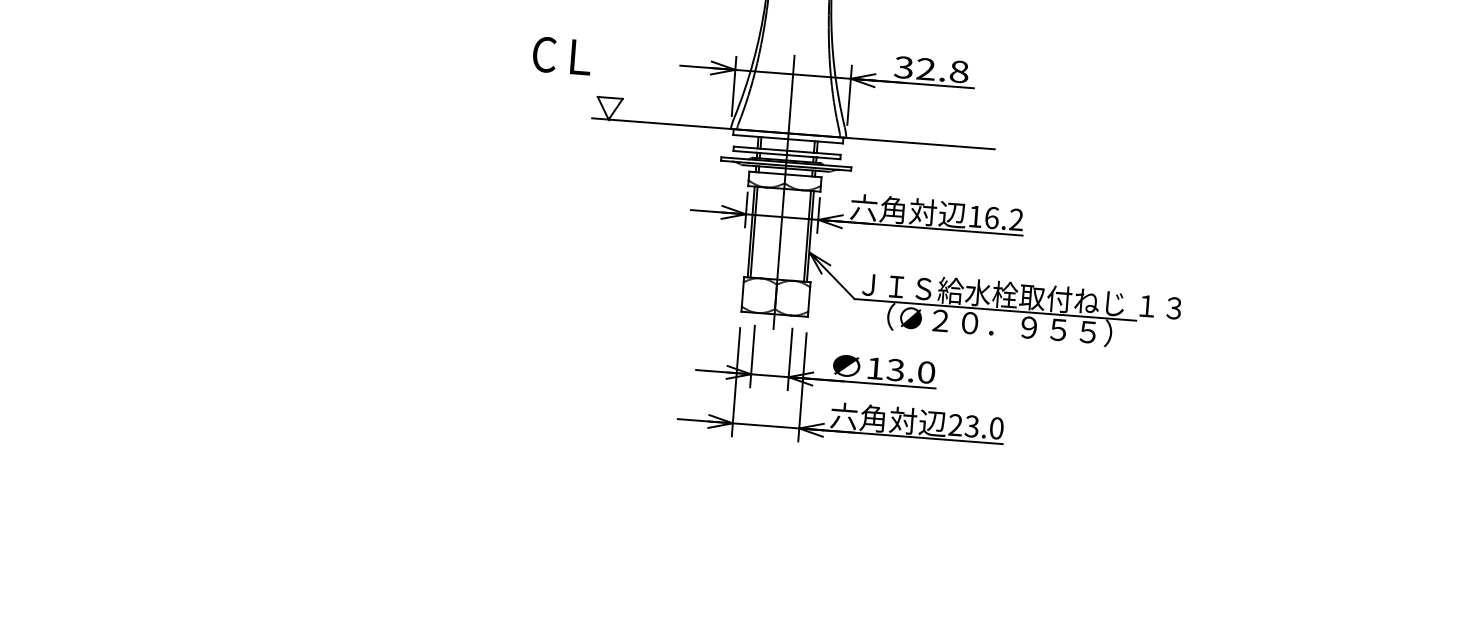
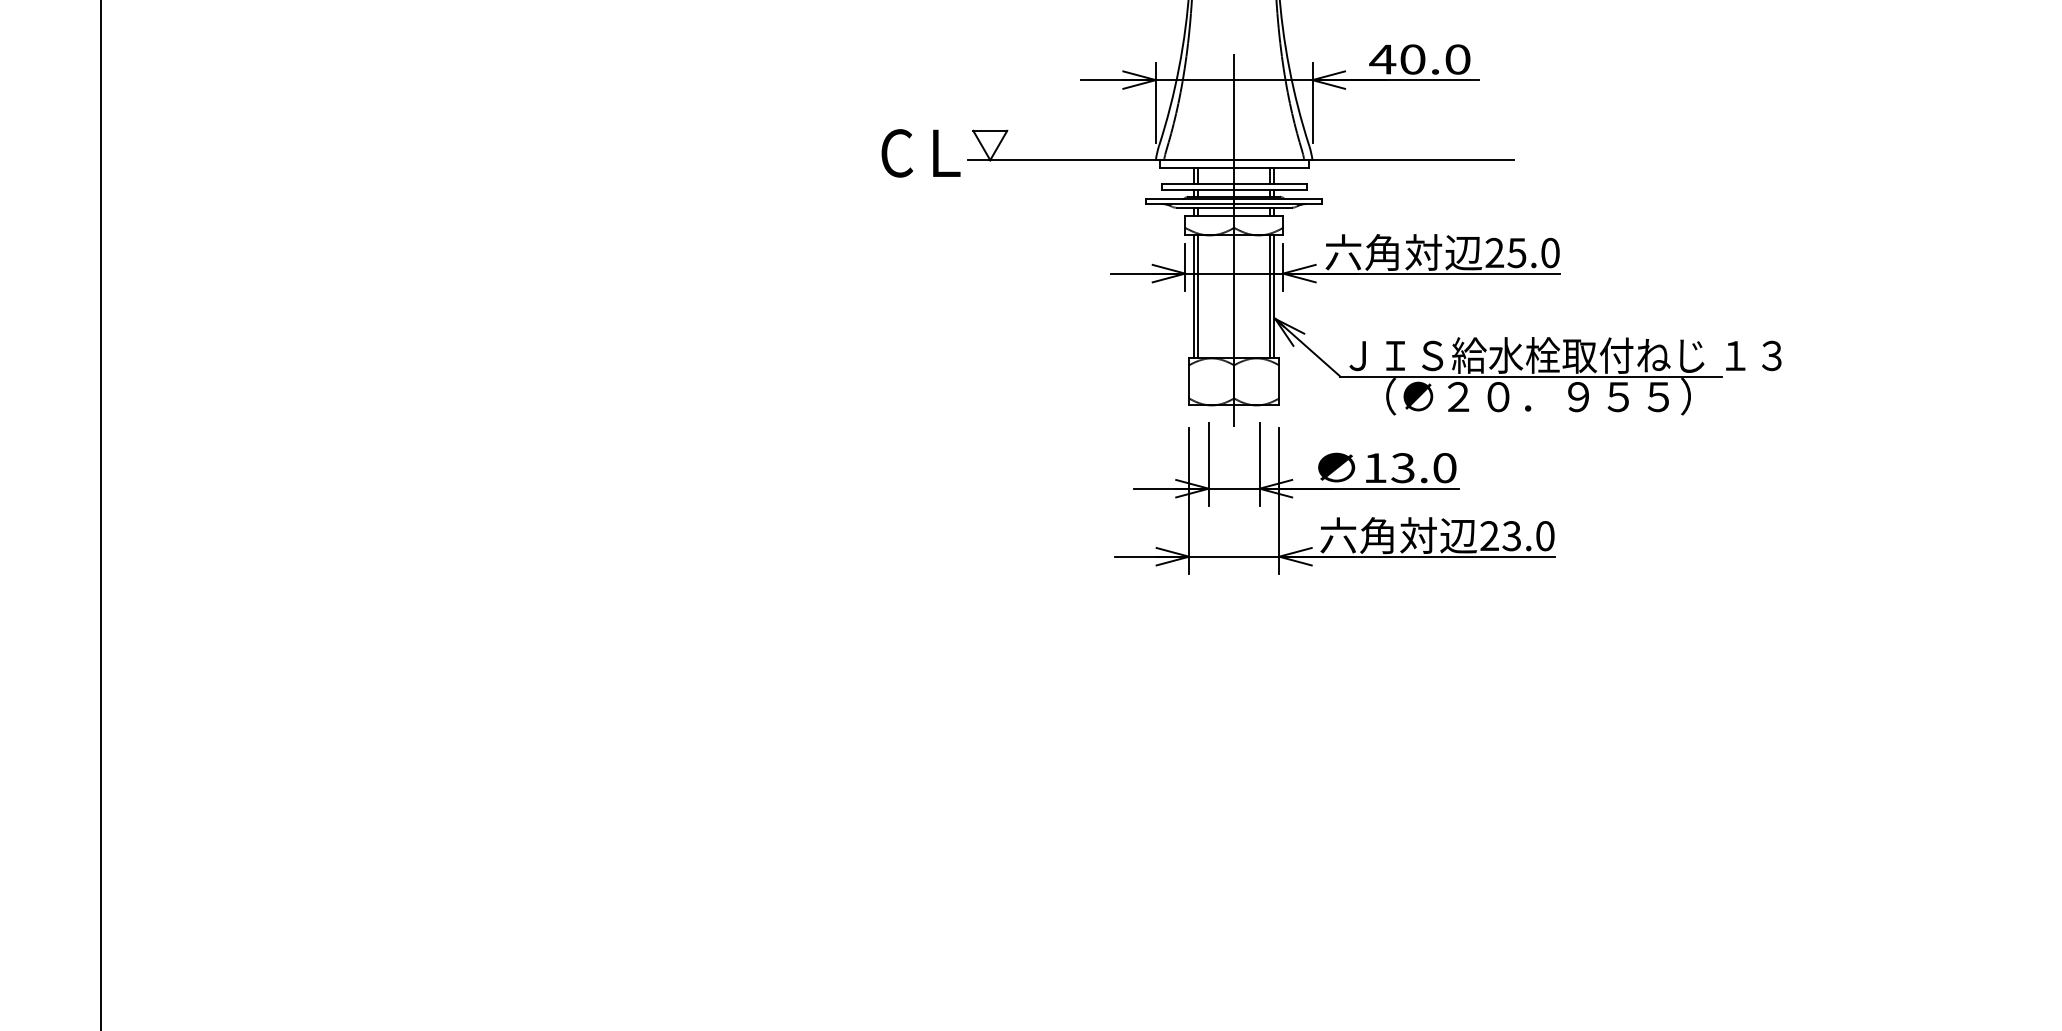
text: (561, 56) -> (920, 153), moved
text: (930, 69) -> (1419, 59), 32.8 -> 40.0
text: (995, 217) -> (1522, 252), 16.2 -> 25.0

